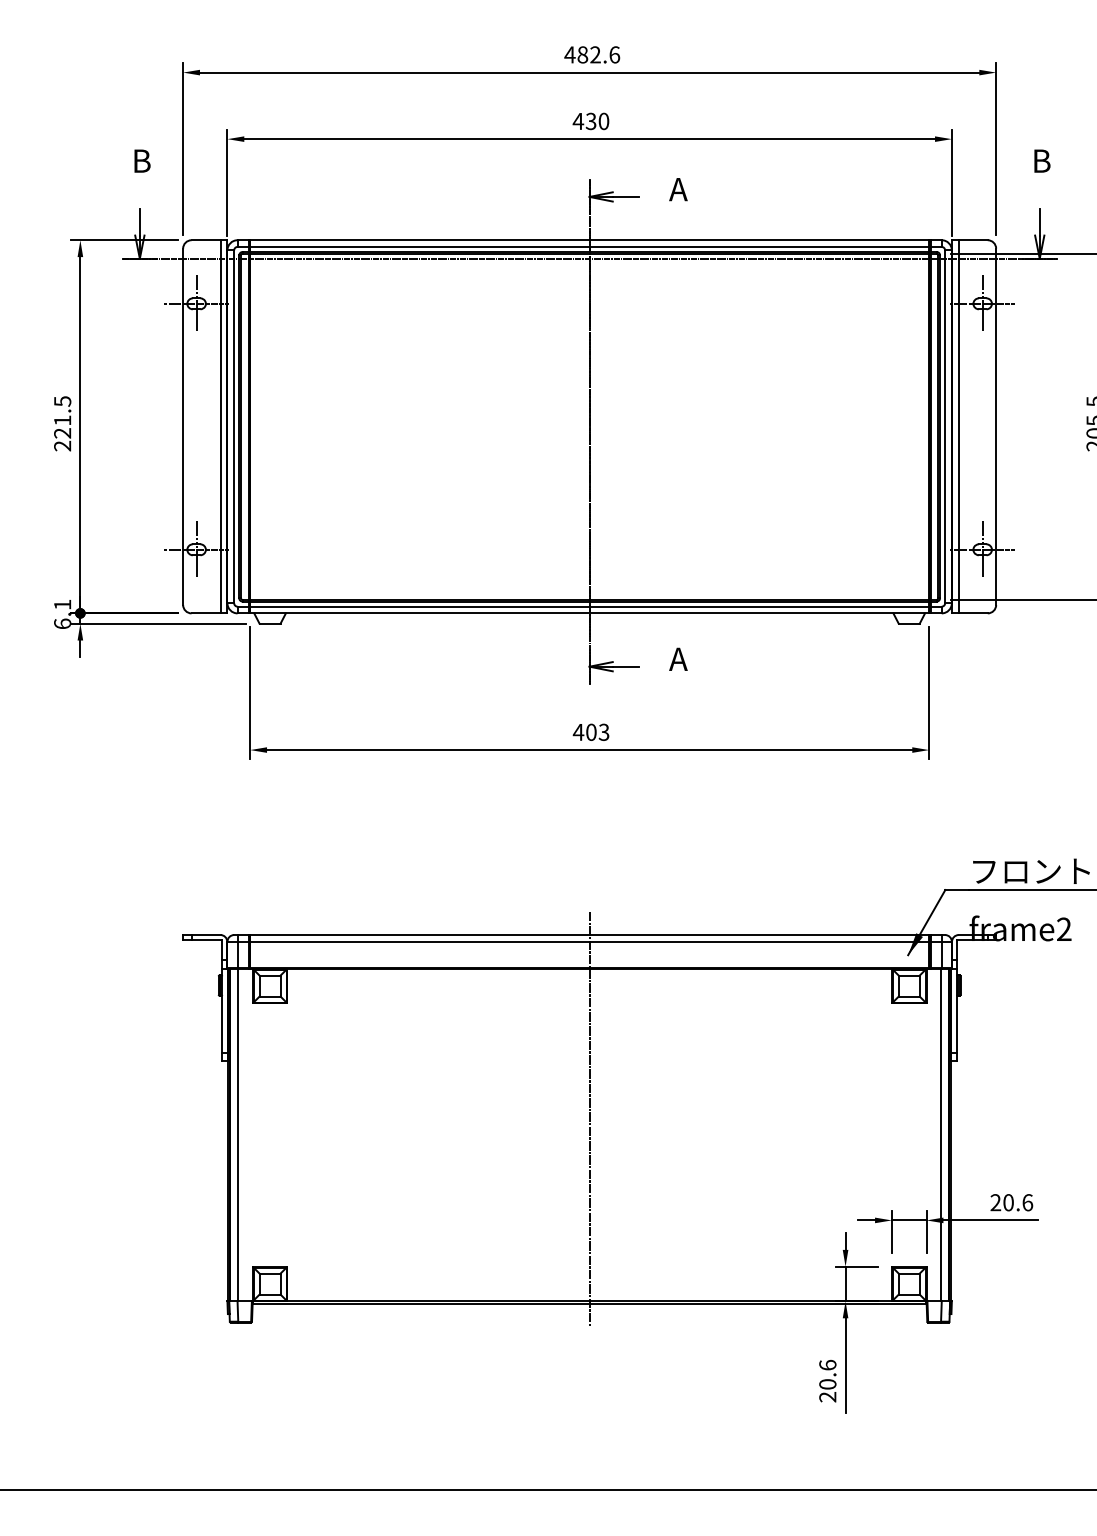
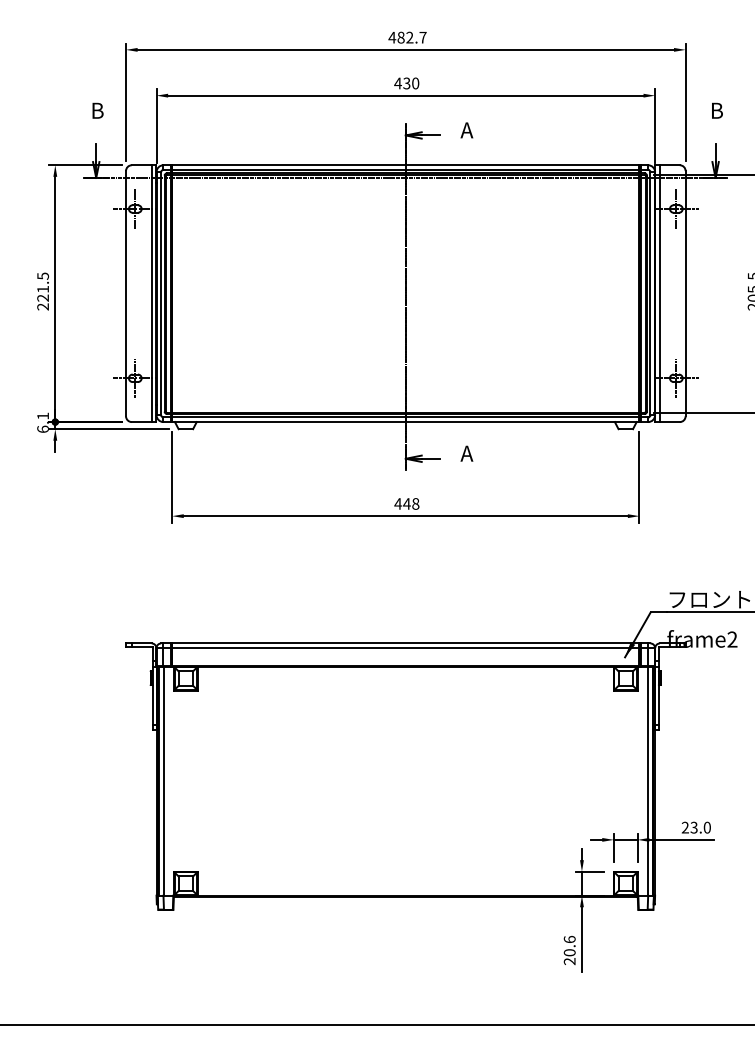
text: (613, 54) -> (422, 37), 482.6 -> 482.7
text: (597, 731) -> (411, 503), 403 -> 448
line: (589, 1119) -> (405, 770), removed
text: (1017, 1202) -> (700, 827), 20.6 -> 23.0

